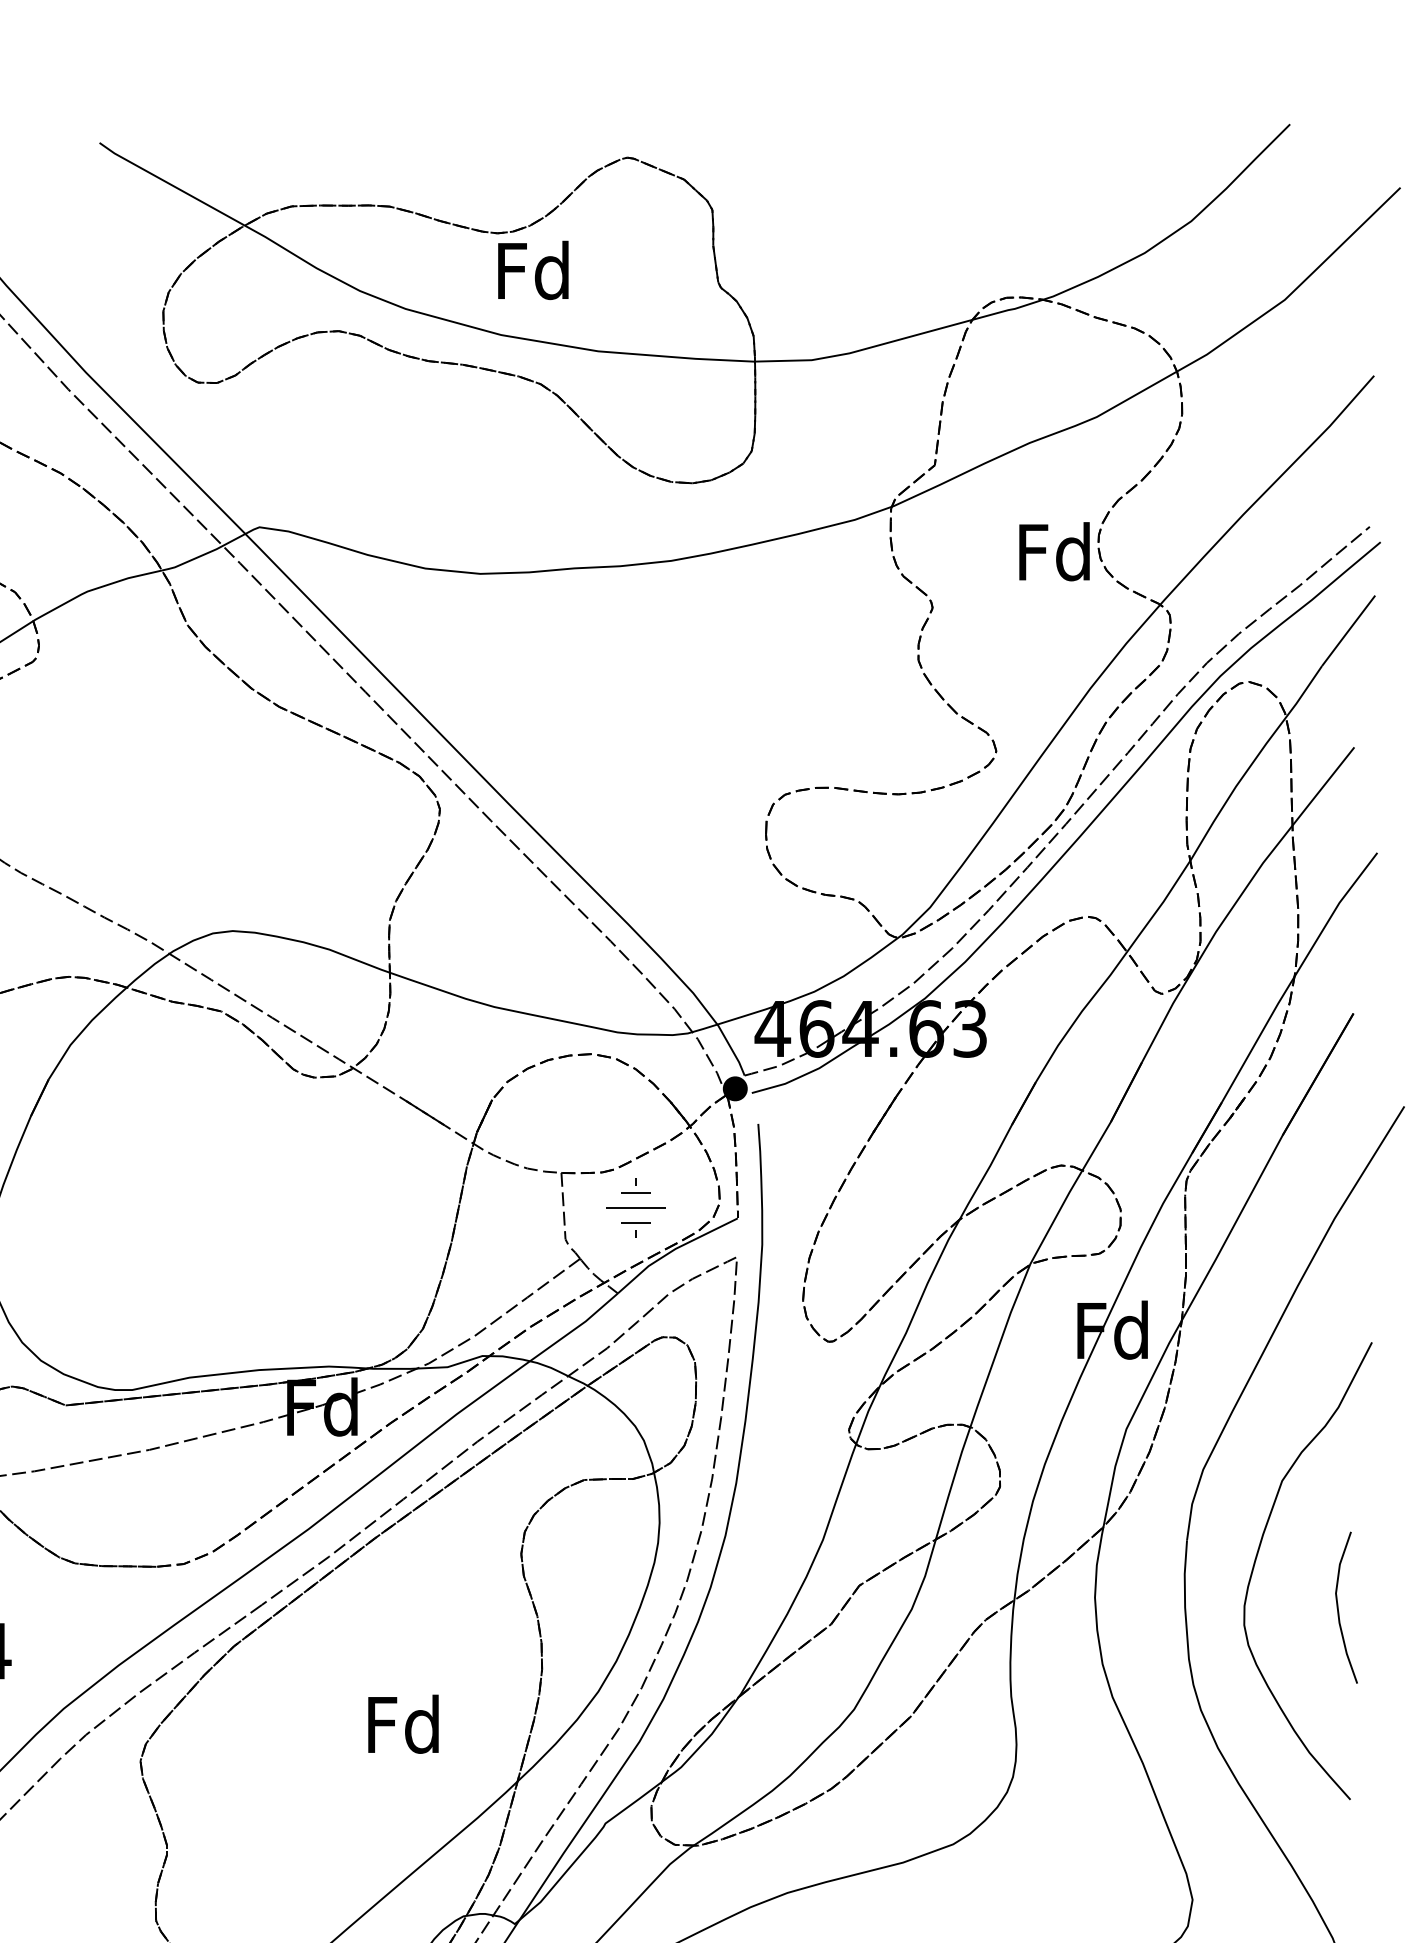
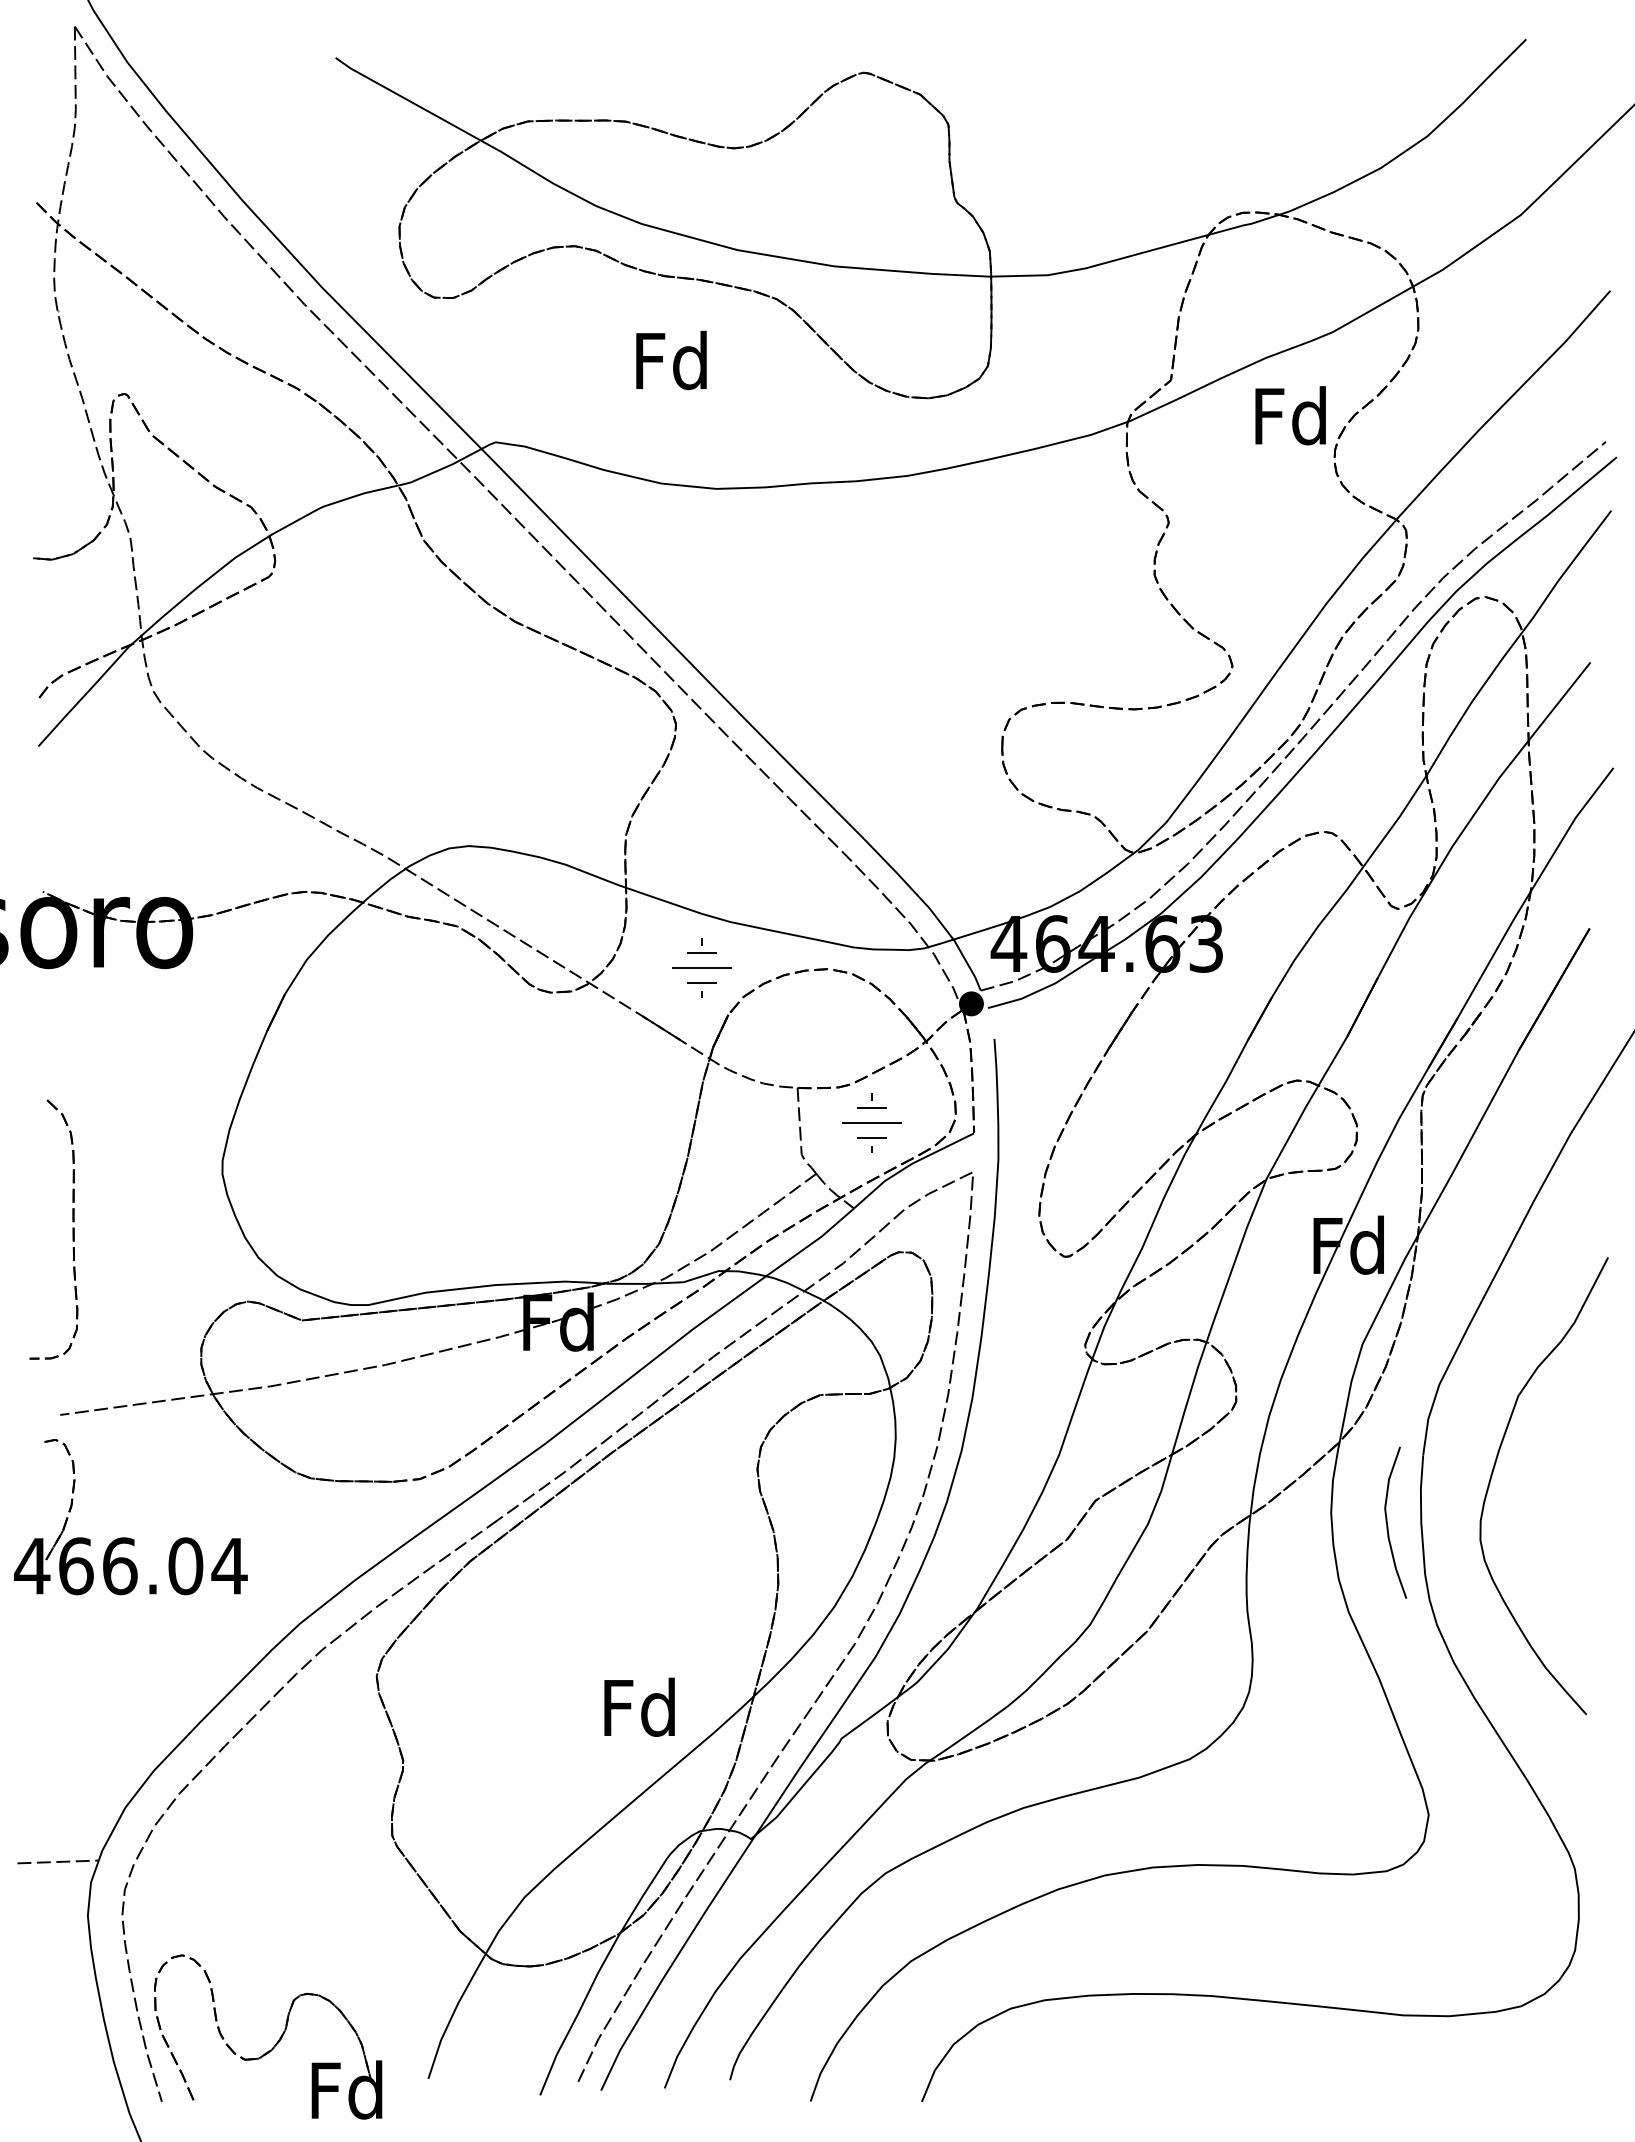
text: (533, 270) -> (671, 360), moved
text: (1054, 551) -> (1290, 415), moved
part: (465, 1052) -> (701, 967), added
curve: (1339, 1610) -> (1388, 1525), moved
text: (403, 1723) -> (639, 1706), moved

